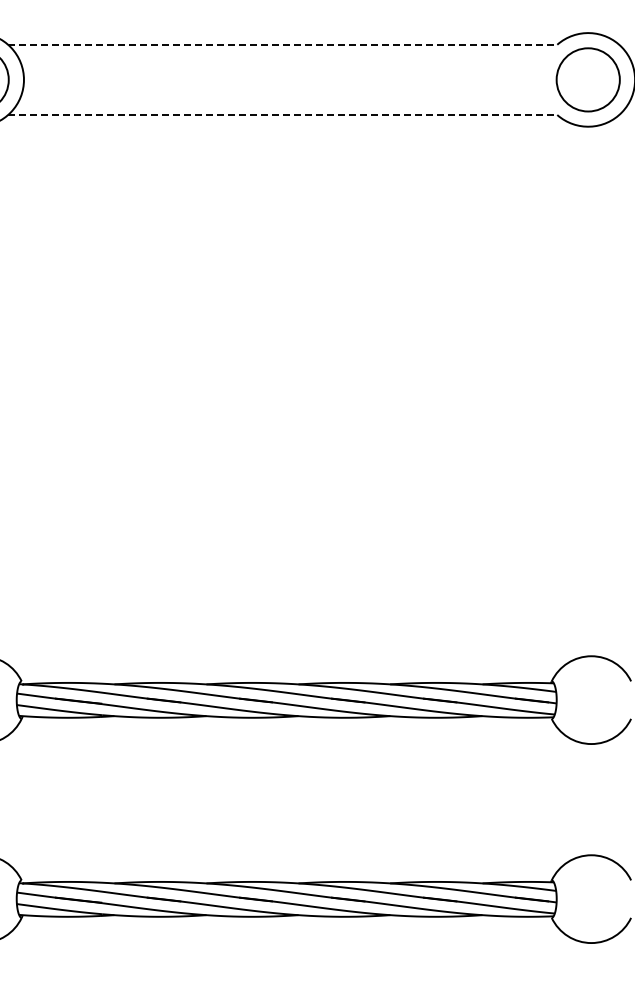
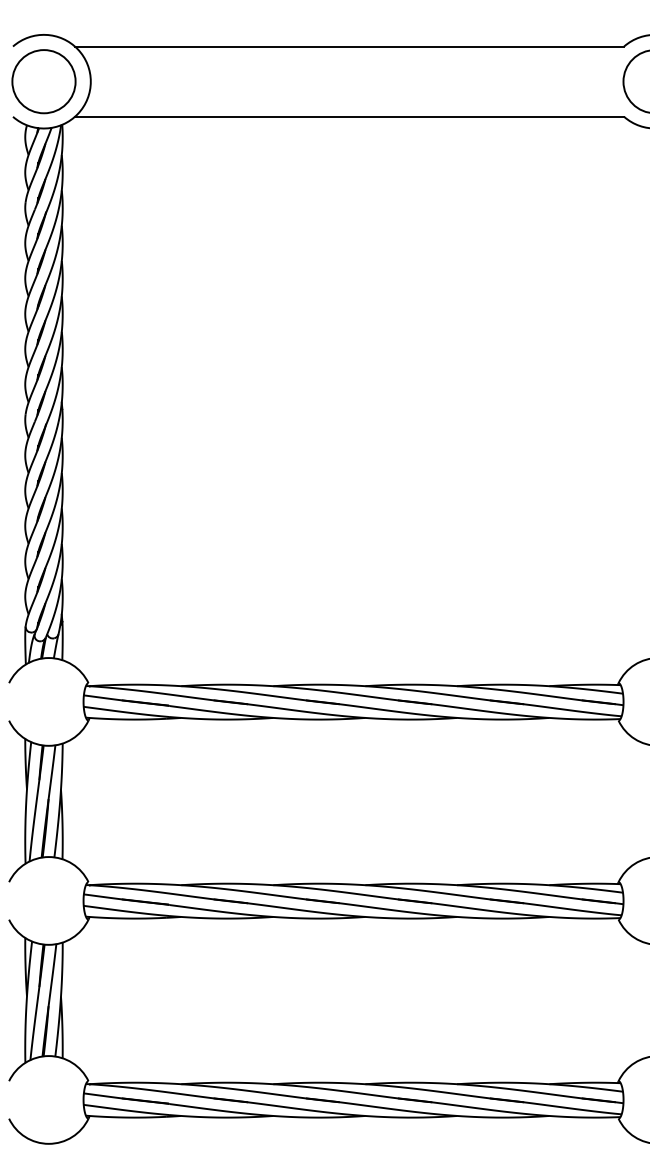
line: (282, 44) -> (349, 46), dashed -> solid
line: (282, 114) -> (349, 116), dashed -> solid

